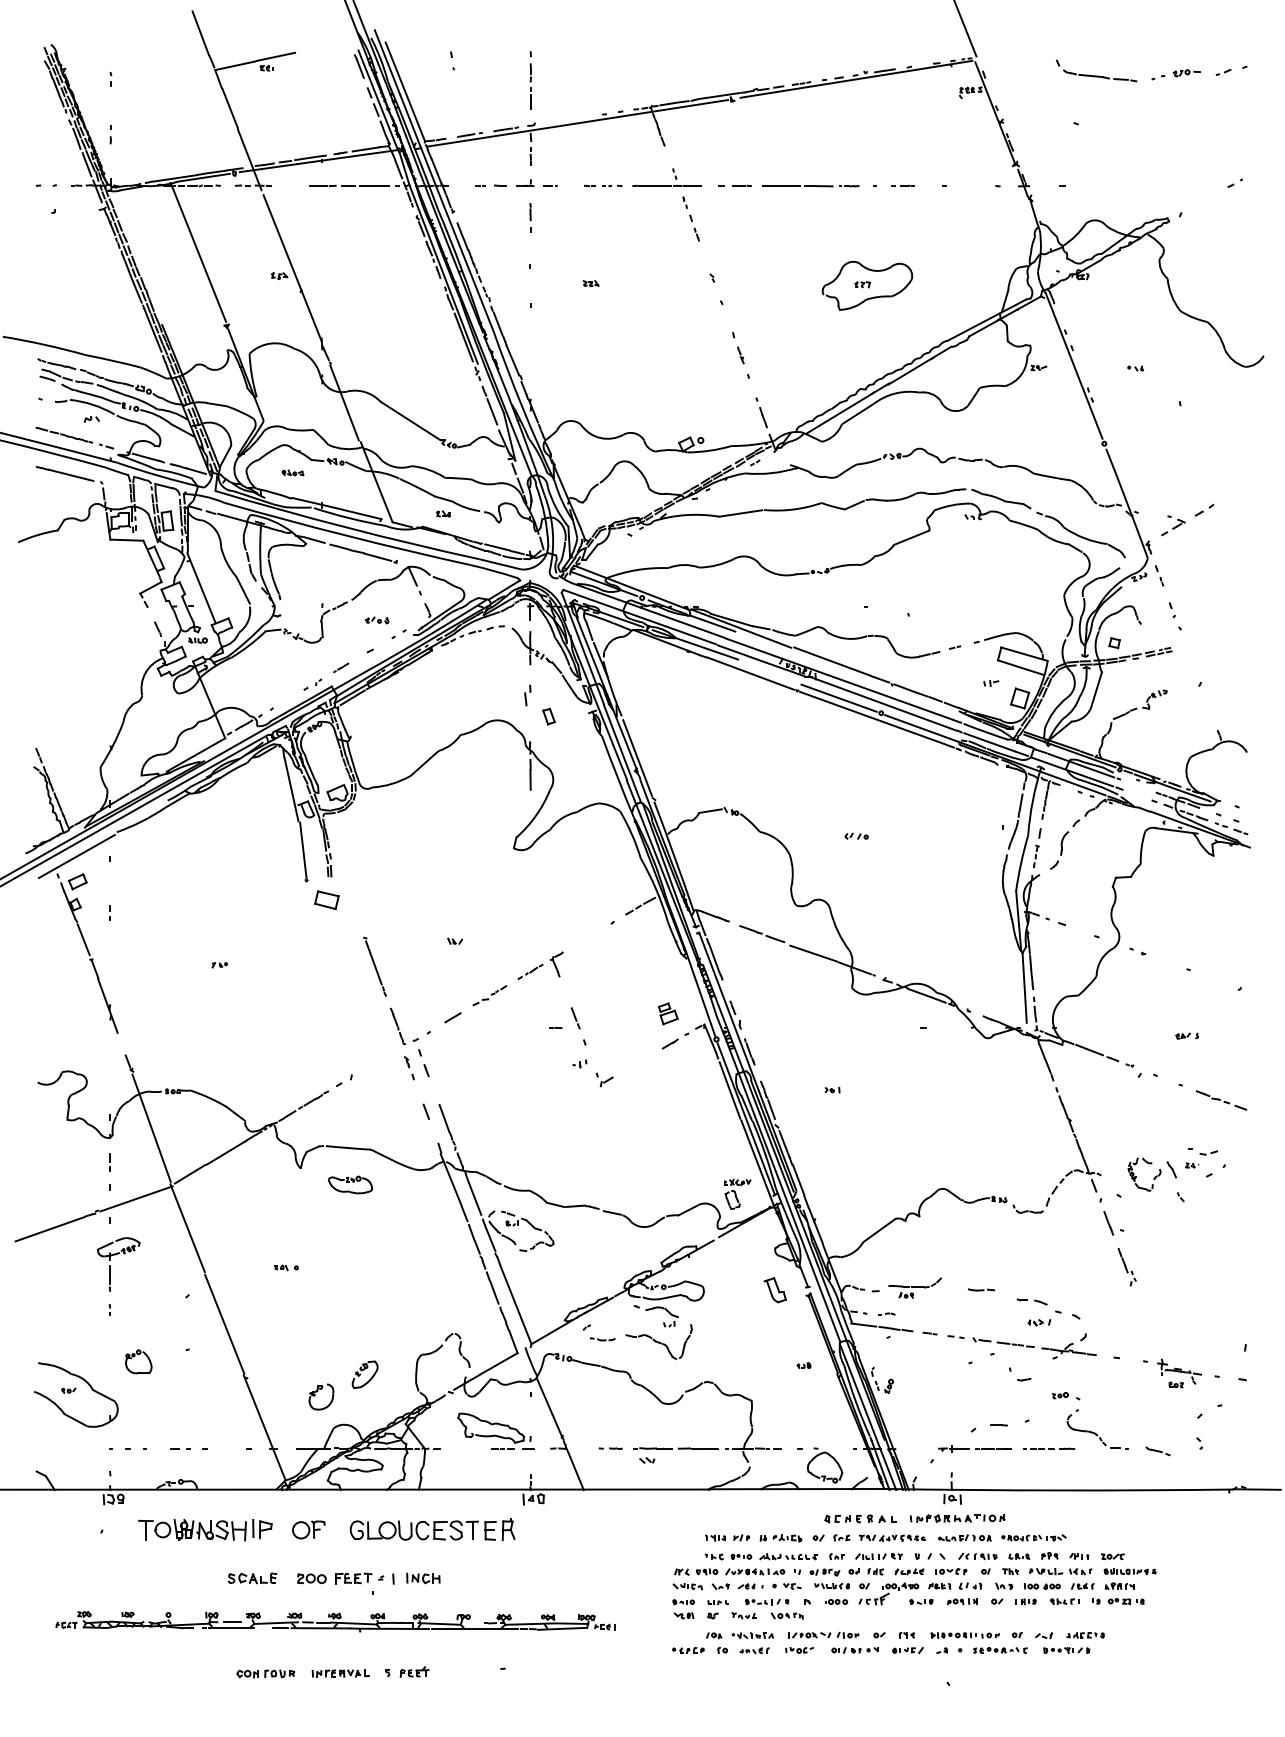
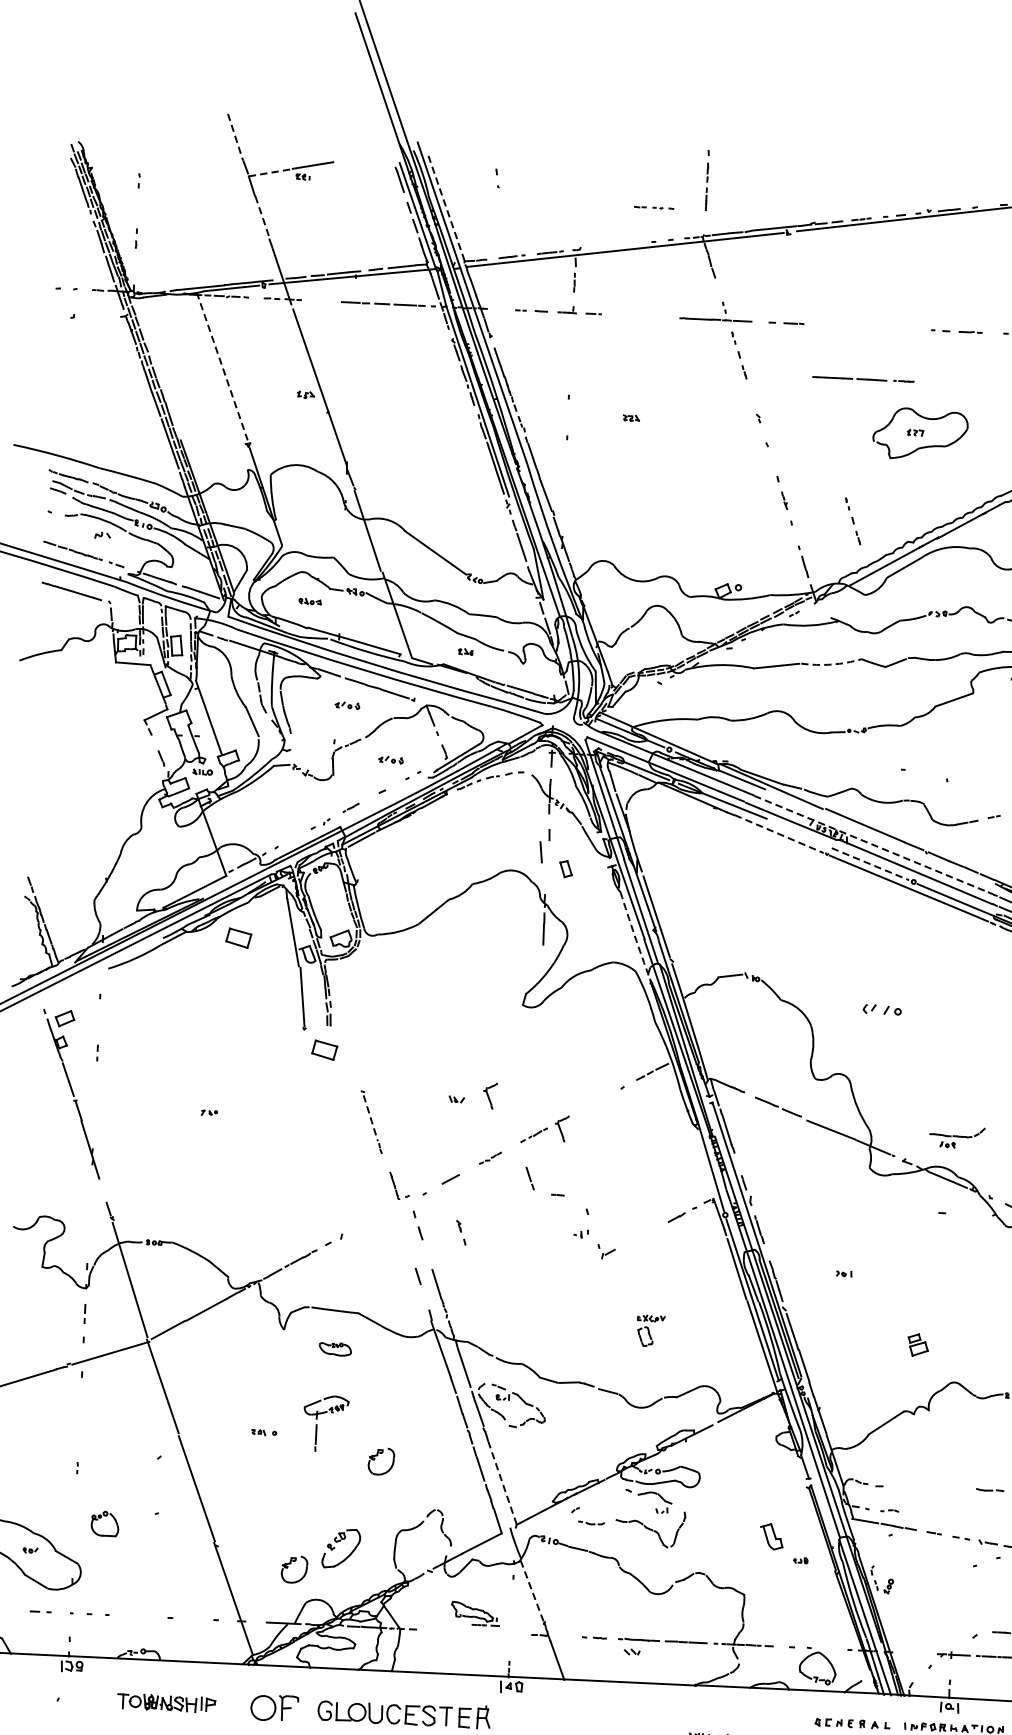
line: (200, 33) -> (235, 137), solid -> dashed
line: (235, 65) -> (270, 172), solid -> dashed
part: (530, 80) -> (707, 180), moved
line: (405, 92) -> (446, 209), solid -> dashed
line: (230, 108) -> (262, 217), solid -> dashed
part: (603, 185) -> (654, 207), moved
part: (902, 185) -> (962, 330), size x1.6
line: (810, 186) -> (863, 379), moved
line: (530, 217) -> (571, 346), removed
line: (198, 252) -> (222, 366), solid -> dashed
part: (806, 371) -> (852, 520), added
arc: (793, 509) -> (832, 664), solid -> dashed
part: (332, 570) -> (346, 705), added
line: (751, 673) -> (780, 834), solid -> dashed
line: (838, 678) -> (870, 843), solid -> dashed
part: (527, 695) -> (544, 845), size x1.6
line: (839, 698) -> (870, 864), solid -> dashed
arc: (617, 776) -> (634, 935), solid -> dashed
part: (239, 797) -> (238, 938), added
part: (856, 835) -> (881, 1008), size x1.6
line: (76, 856) -> (64, 992), removed
part: (486, 936) -> (489, 1096), added
line: (373, 963) -> (370, 1118), solid -> dashed
part: (489, 995) -> (490, 1157), size x0.6
part: (667, 1013) -> (917, 1344), moved
line: (575, 1018) -> (529, 1178), moved
part: (404, 1026) -> (399, 1186), size x0.7
part: (408, 1068) -> (460, 1233), moved
part: (350, 1184) -> (335, 1348), size x0.7
part: (737, 1193) -> (650, 1330), moved
part: (110, 1265) -> (317, 1424), moved
part: (914, 1287) -> (956, 1136), moved
part: (399, 1289) -> (381, 1461), added
part: (774, 1290) -> (770, 1537), moved
line: (516, 1305) -> (503, 1483), solid -> dashed
part: (364, 1374) -> (340, 1548), size x1.4
line: (549, 1407) -> (532, 1591), solid -> dashed
part: (495, 1430) -> (474, 1613), size x0.6
line: (179, 1448) -> (39, 1611), moved
part: (308, 1529) -> (274, 1707), size x1.4
part: (205, 1530) -> (166, 1703), size x0.7

